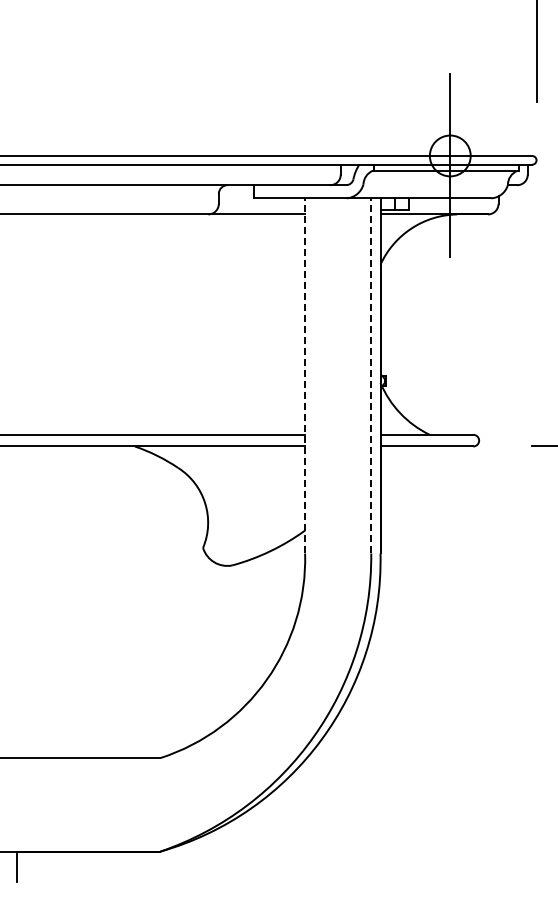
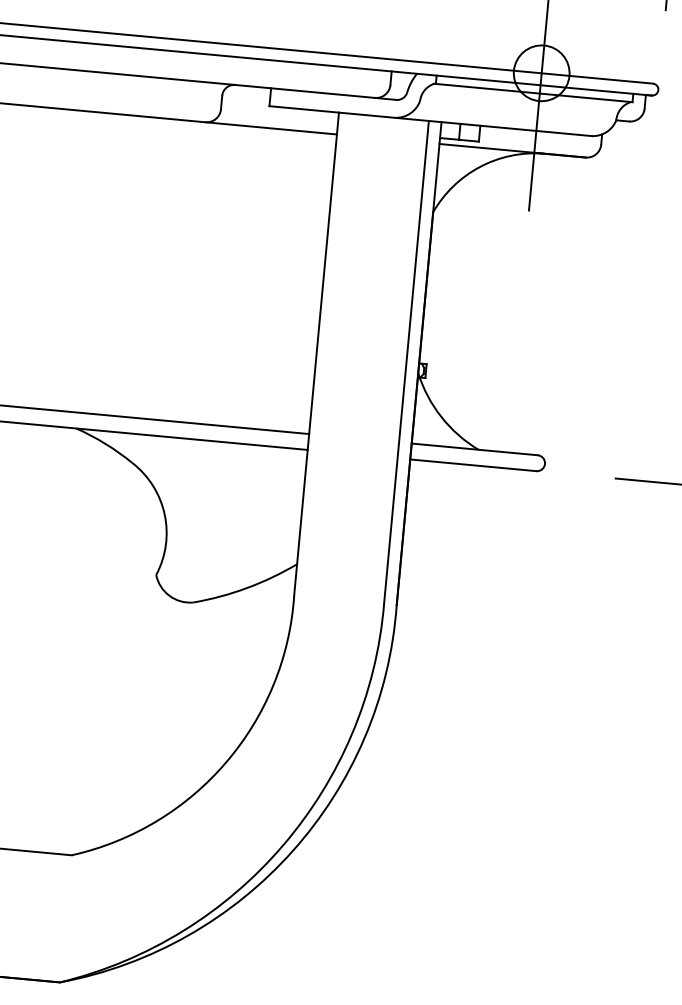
line: (305, 375) -> (317, 353), dashed -> solid
line: (371, 375) -> (406, 361), dashed -> solid

